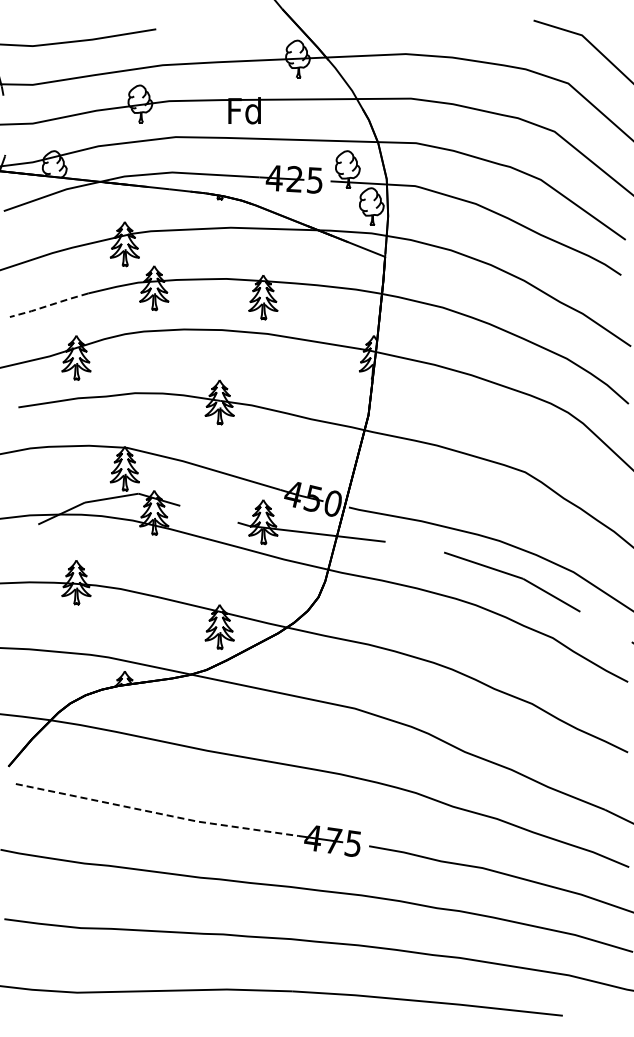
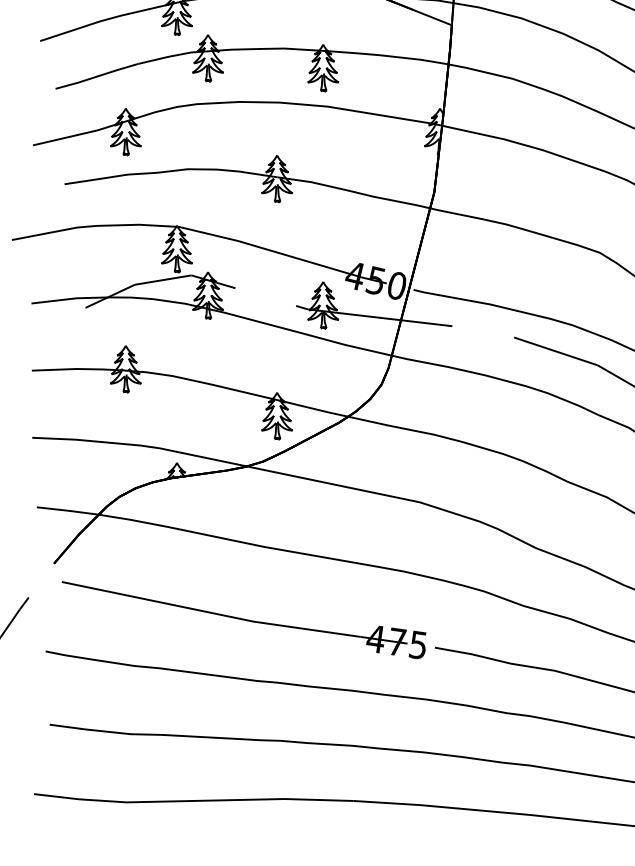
line: (49, 305) -> (97, 76), dashed -> solid
line: (157, 813) -> (211, 613), dashed -> solid

